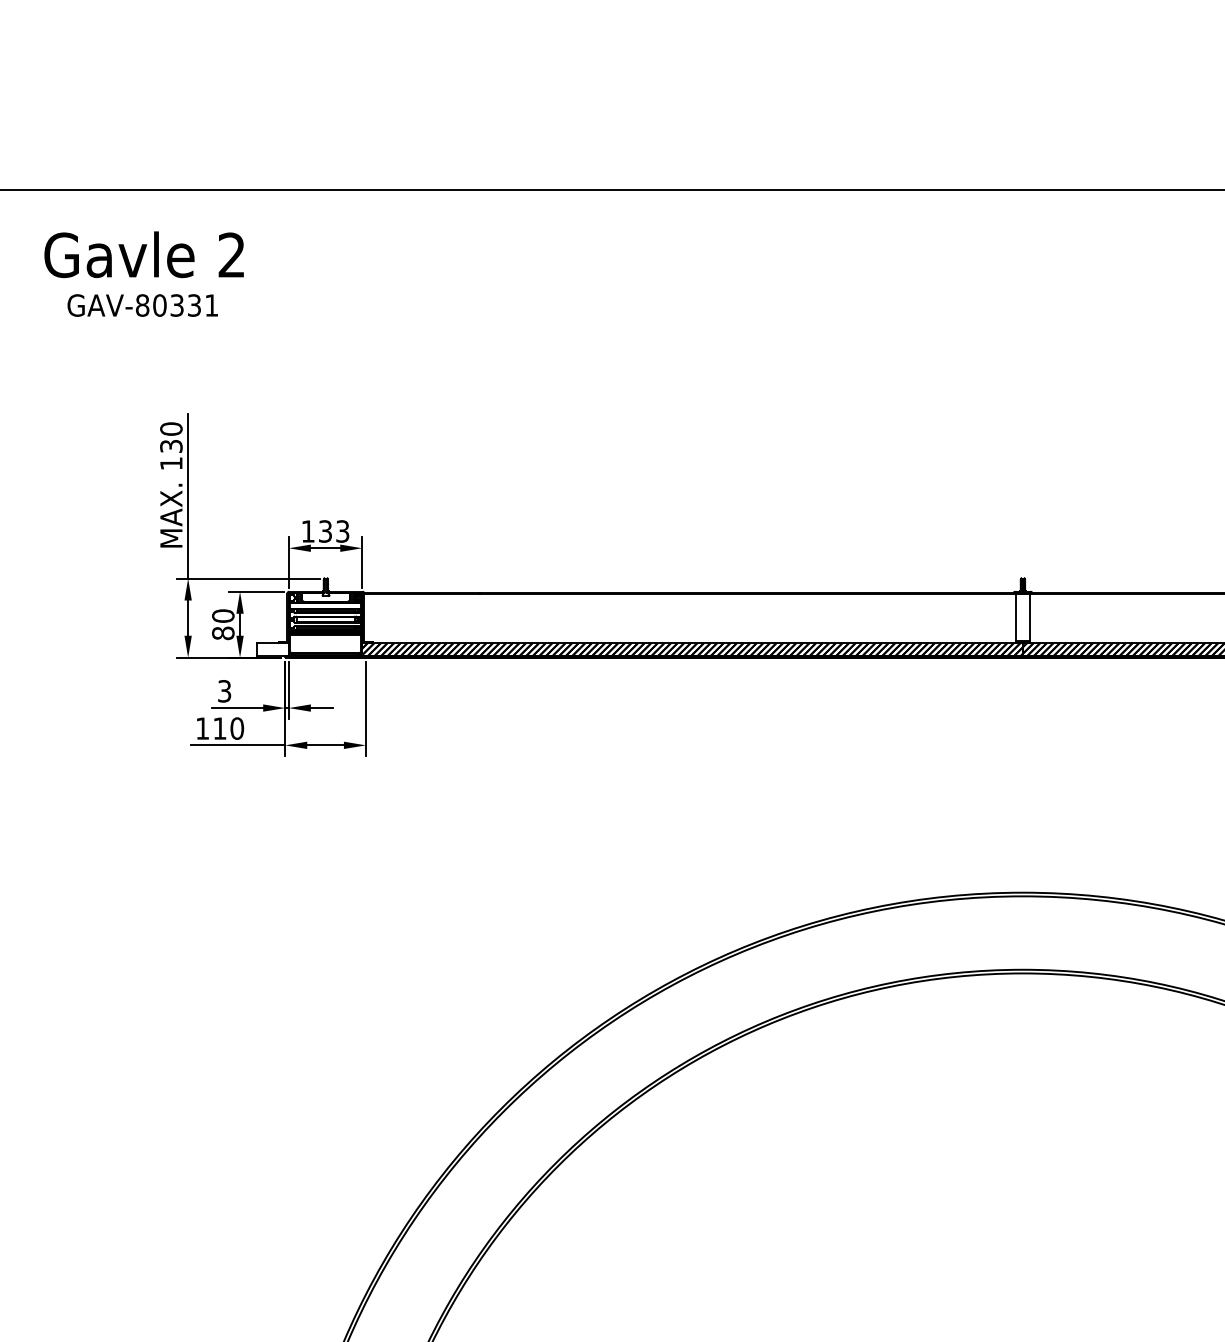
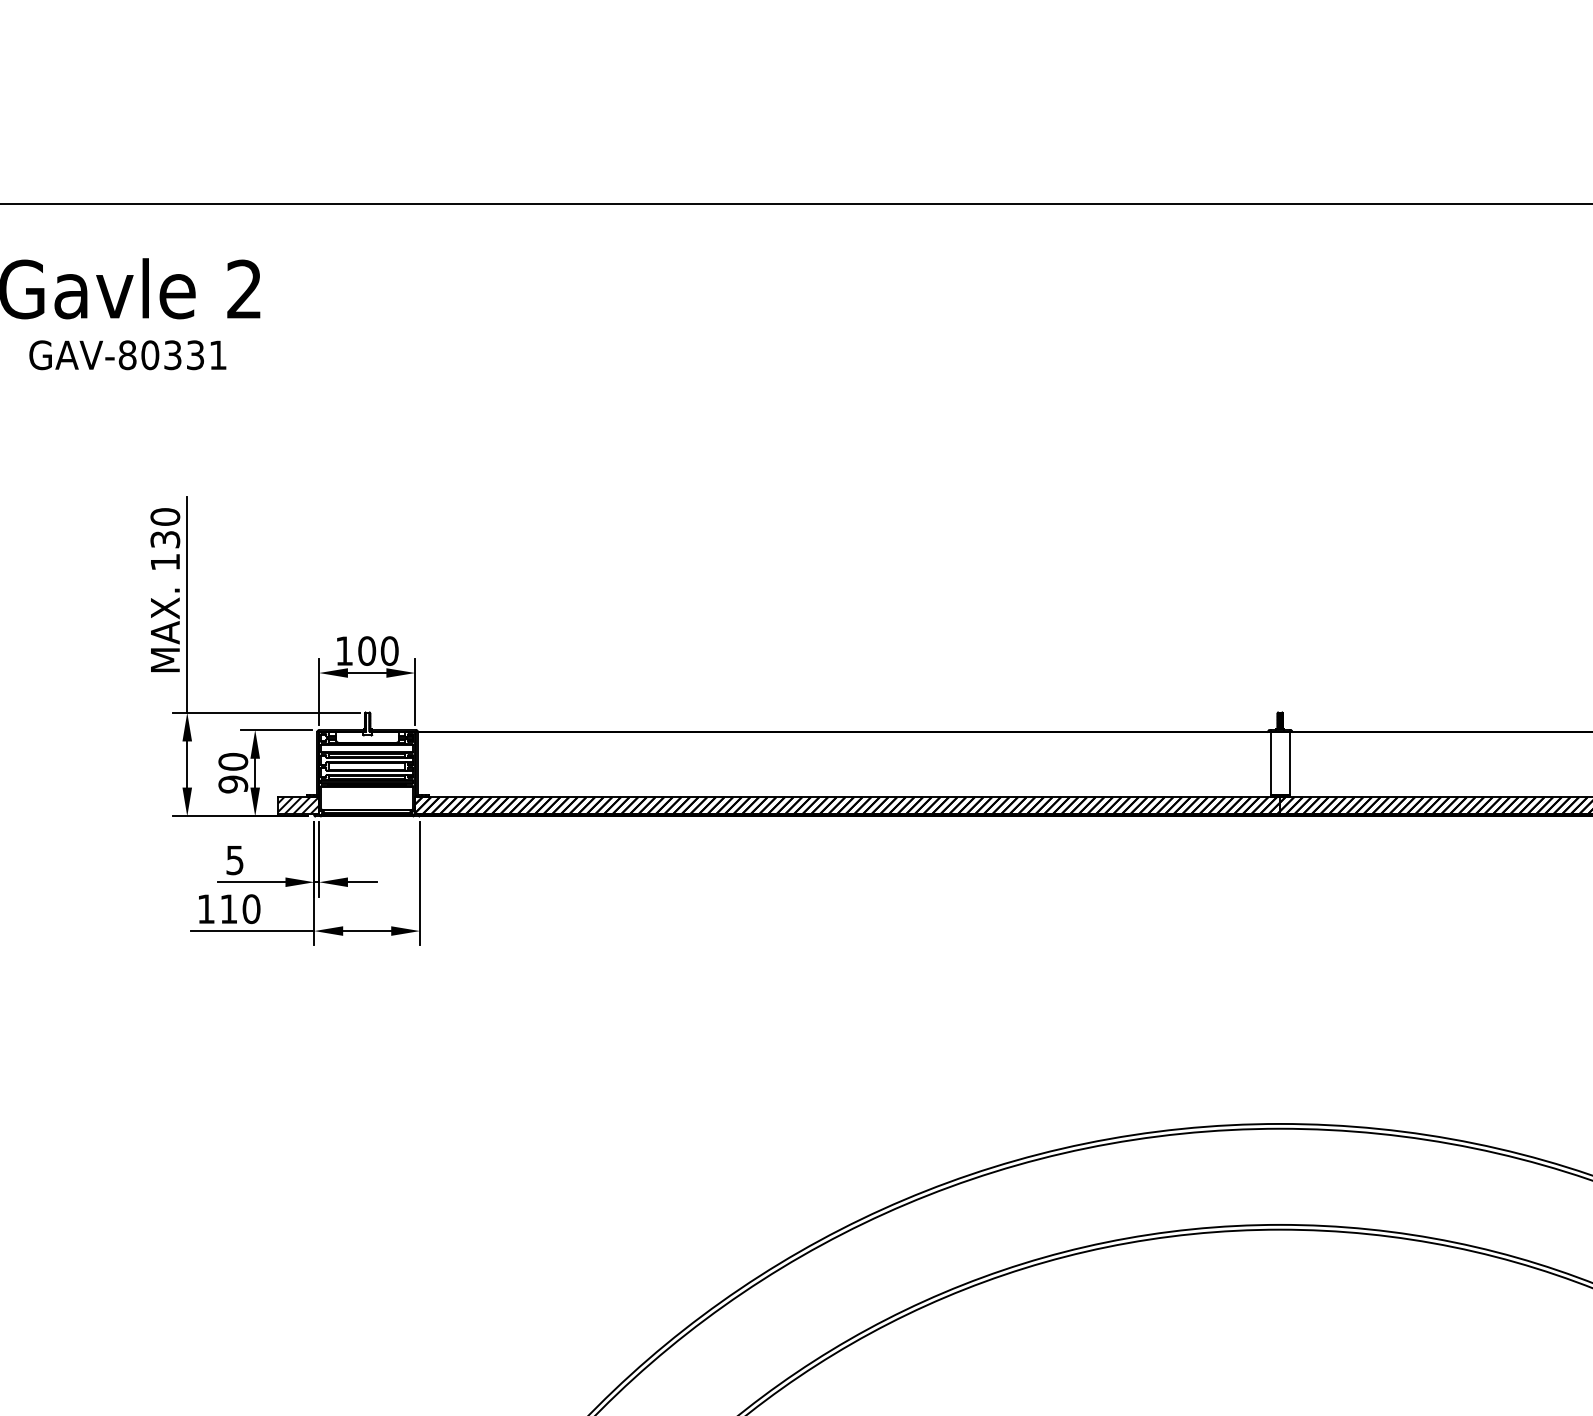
text: (333, 531) -> (377, 651), 133 -> 100
text: (223, 633) -> (233, 784), 80 -> 90
hatch: (272, 649) -> (297, 805), added
text: (224, 690) -> (234, 859), 3 -> 5

